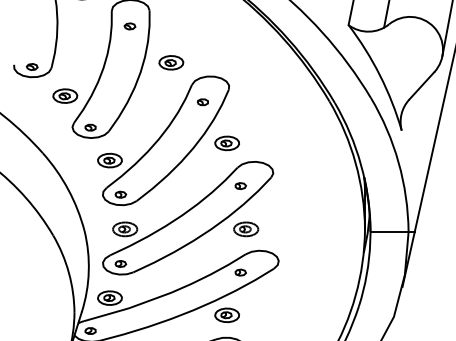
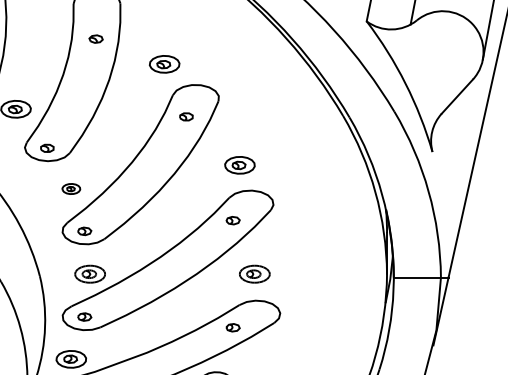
part: (129, 26) -> (95, 39), moved
part: (171, 62) -> (164, 63), moved
part: (226, 143) -> (239, 165), moved
part: (109, 160) -> (70, 188), size x0.6
part: (246, 229) -> (255, 274), moved

